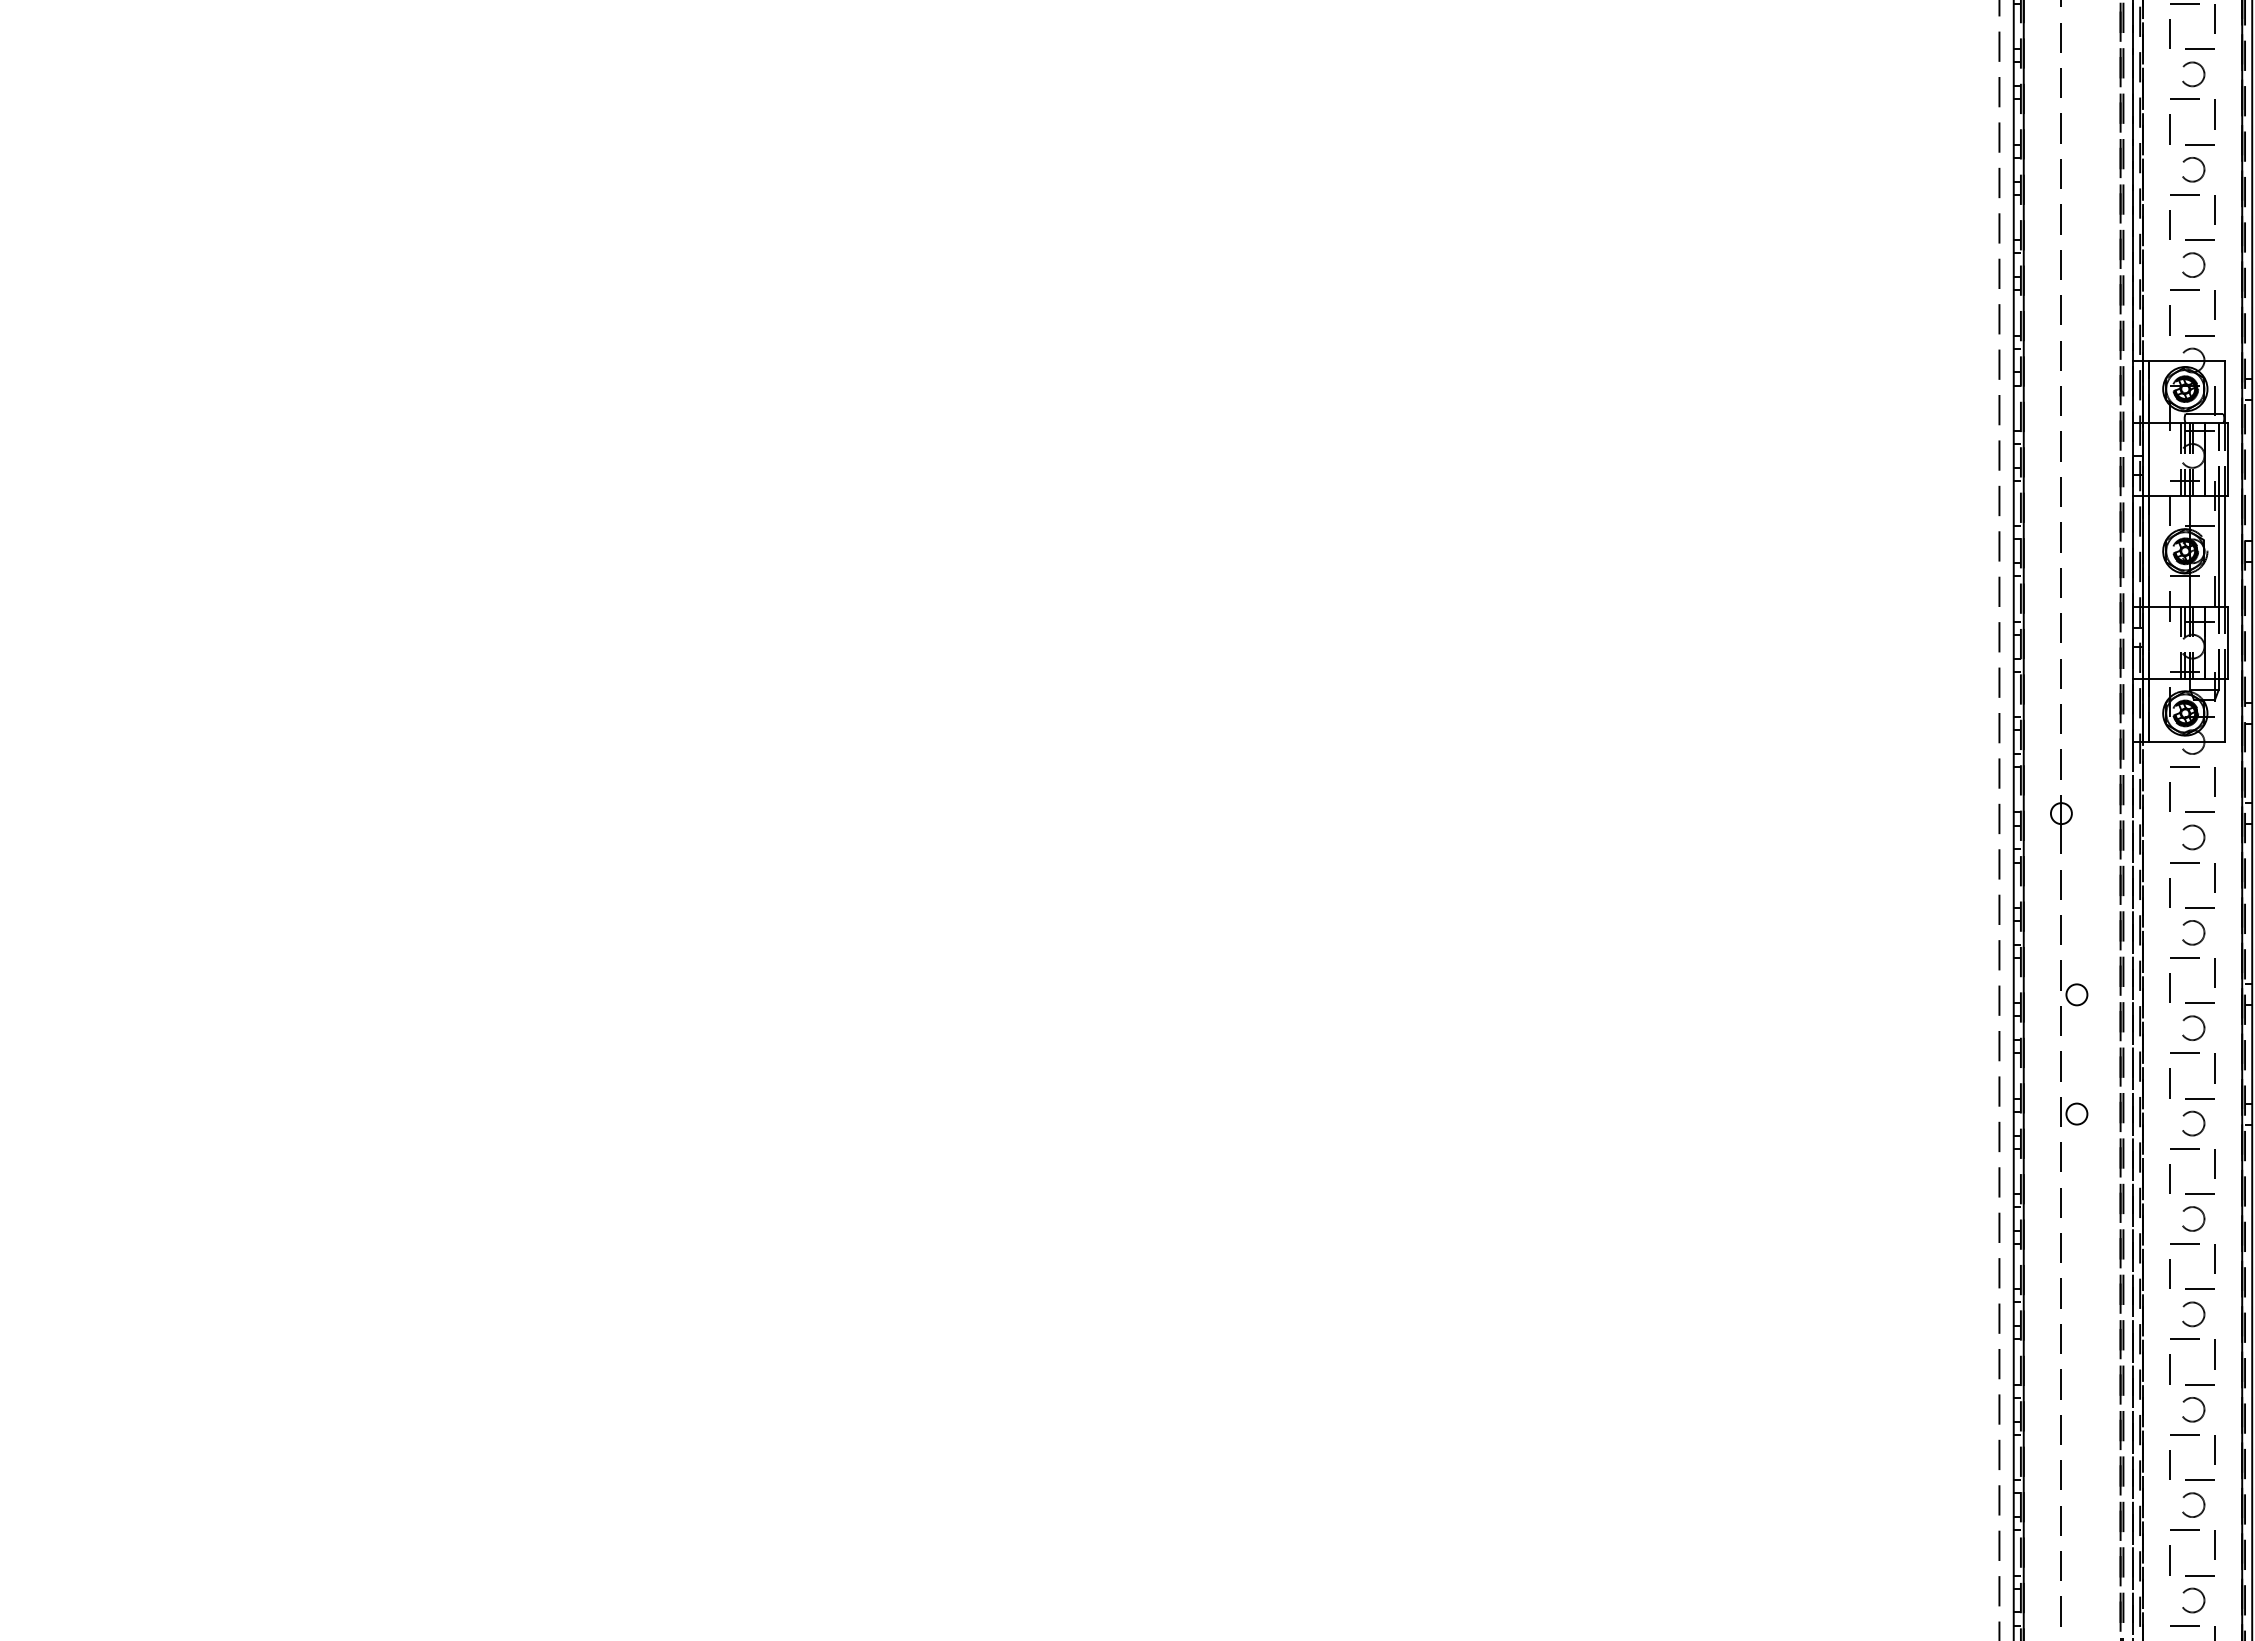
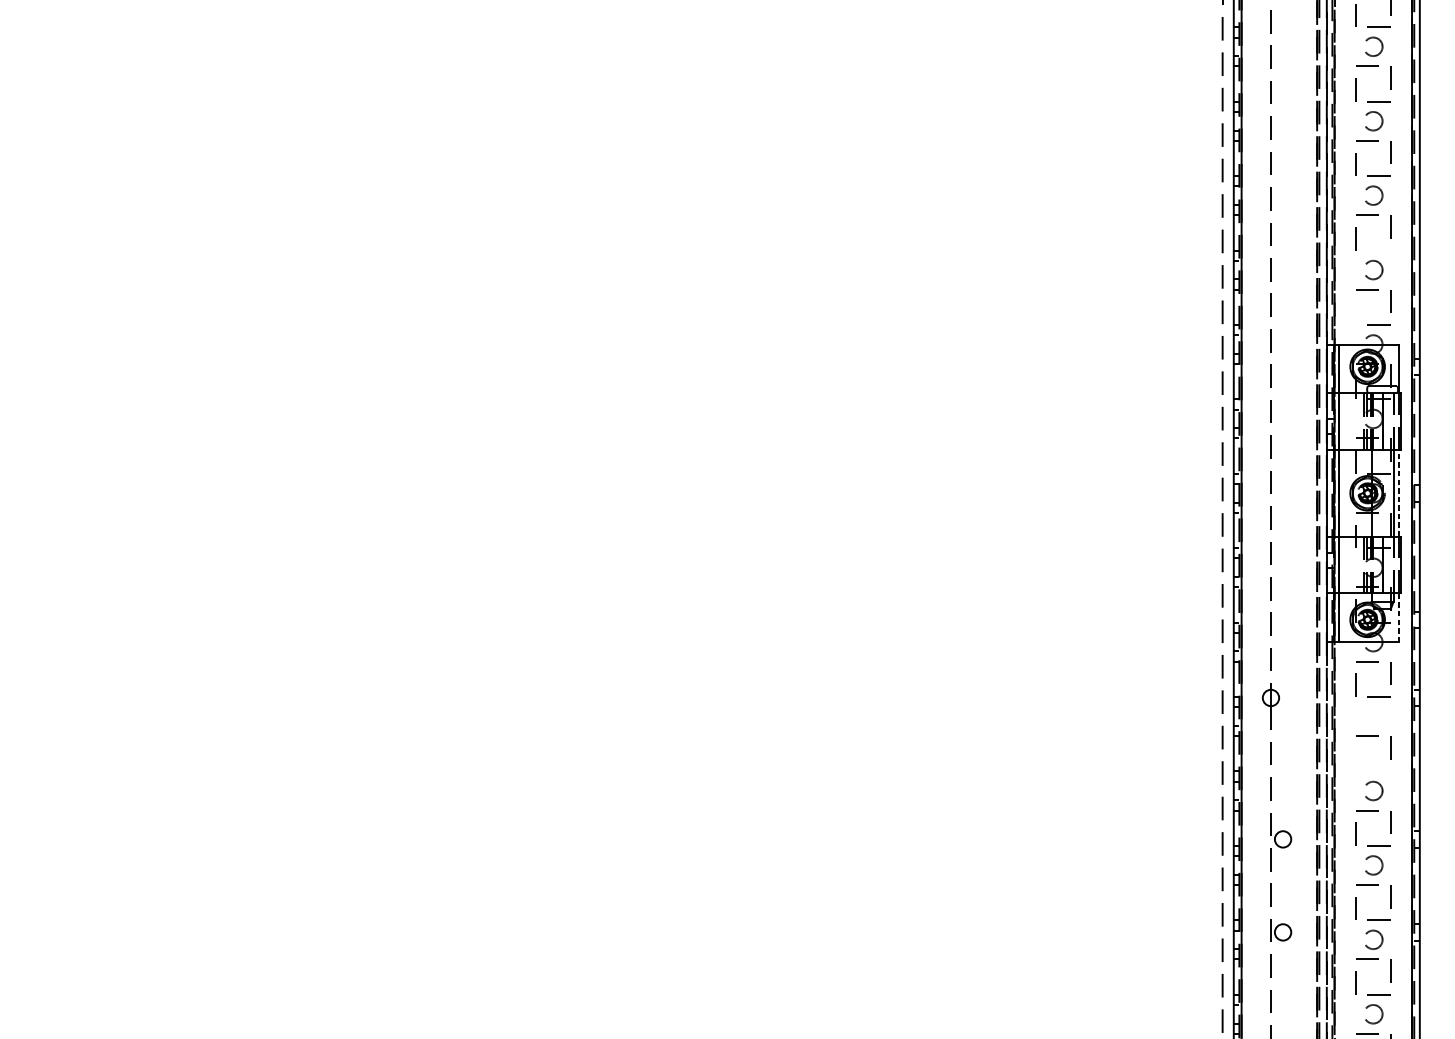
line: (2199, 239) -> (1378, 250), removed
line: (2169, 320) -> (1355, 313), removed
line: (2225, 550) -> (1398, 492), solid -> dashed
line: (2225, 710) -> (1398, 617), solid -> dashed
circle: (2193, 837) -> (1374, 716), removed
line: (2169, 892) -> (1355, 759), removed
line: (2199, 907) -> (1378, 771), removed

